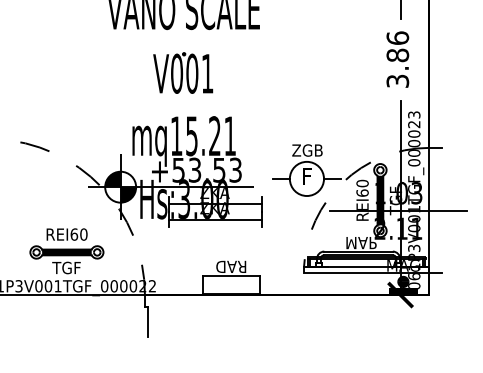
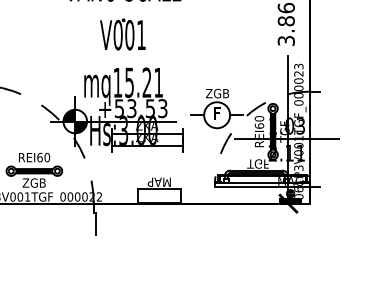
text: (361, 242) -> (258, 163), MAP -> TGF
text: (229, 265) -> (158, 181), RAD -> MAP
text: (65, 267) -> (33, 182), TGF -> ZGB

